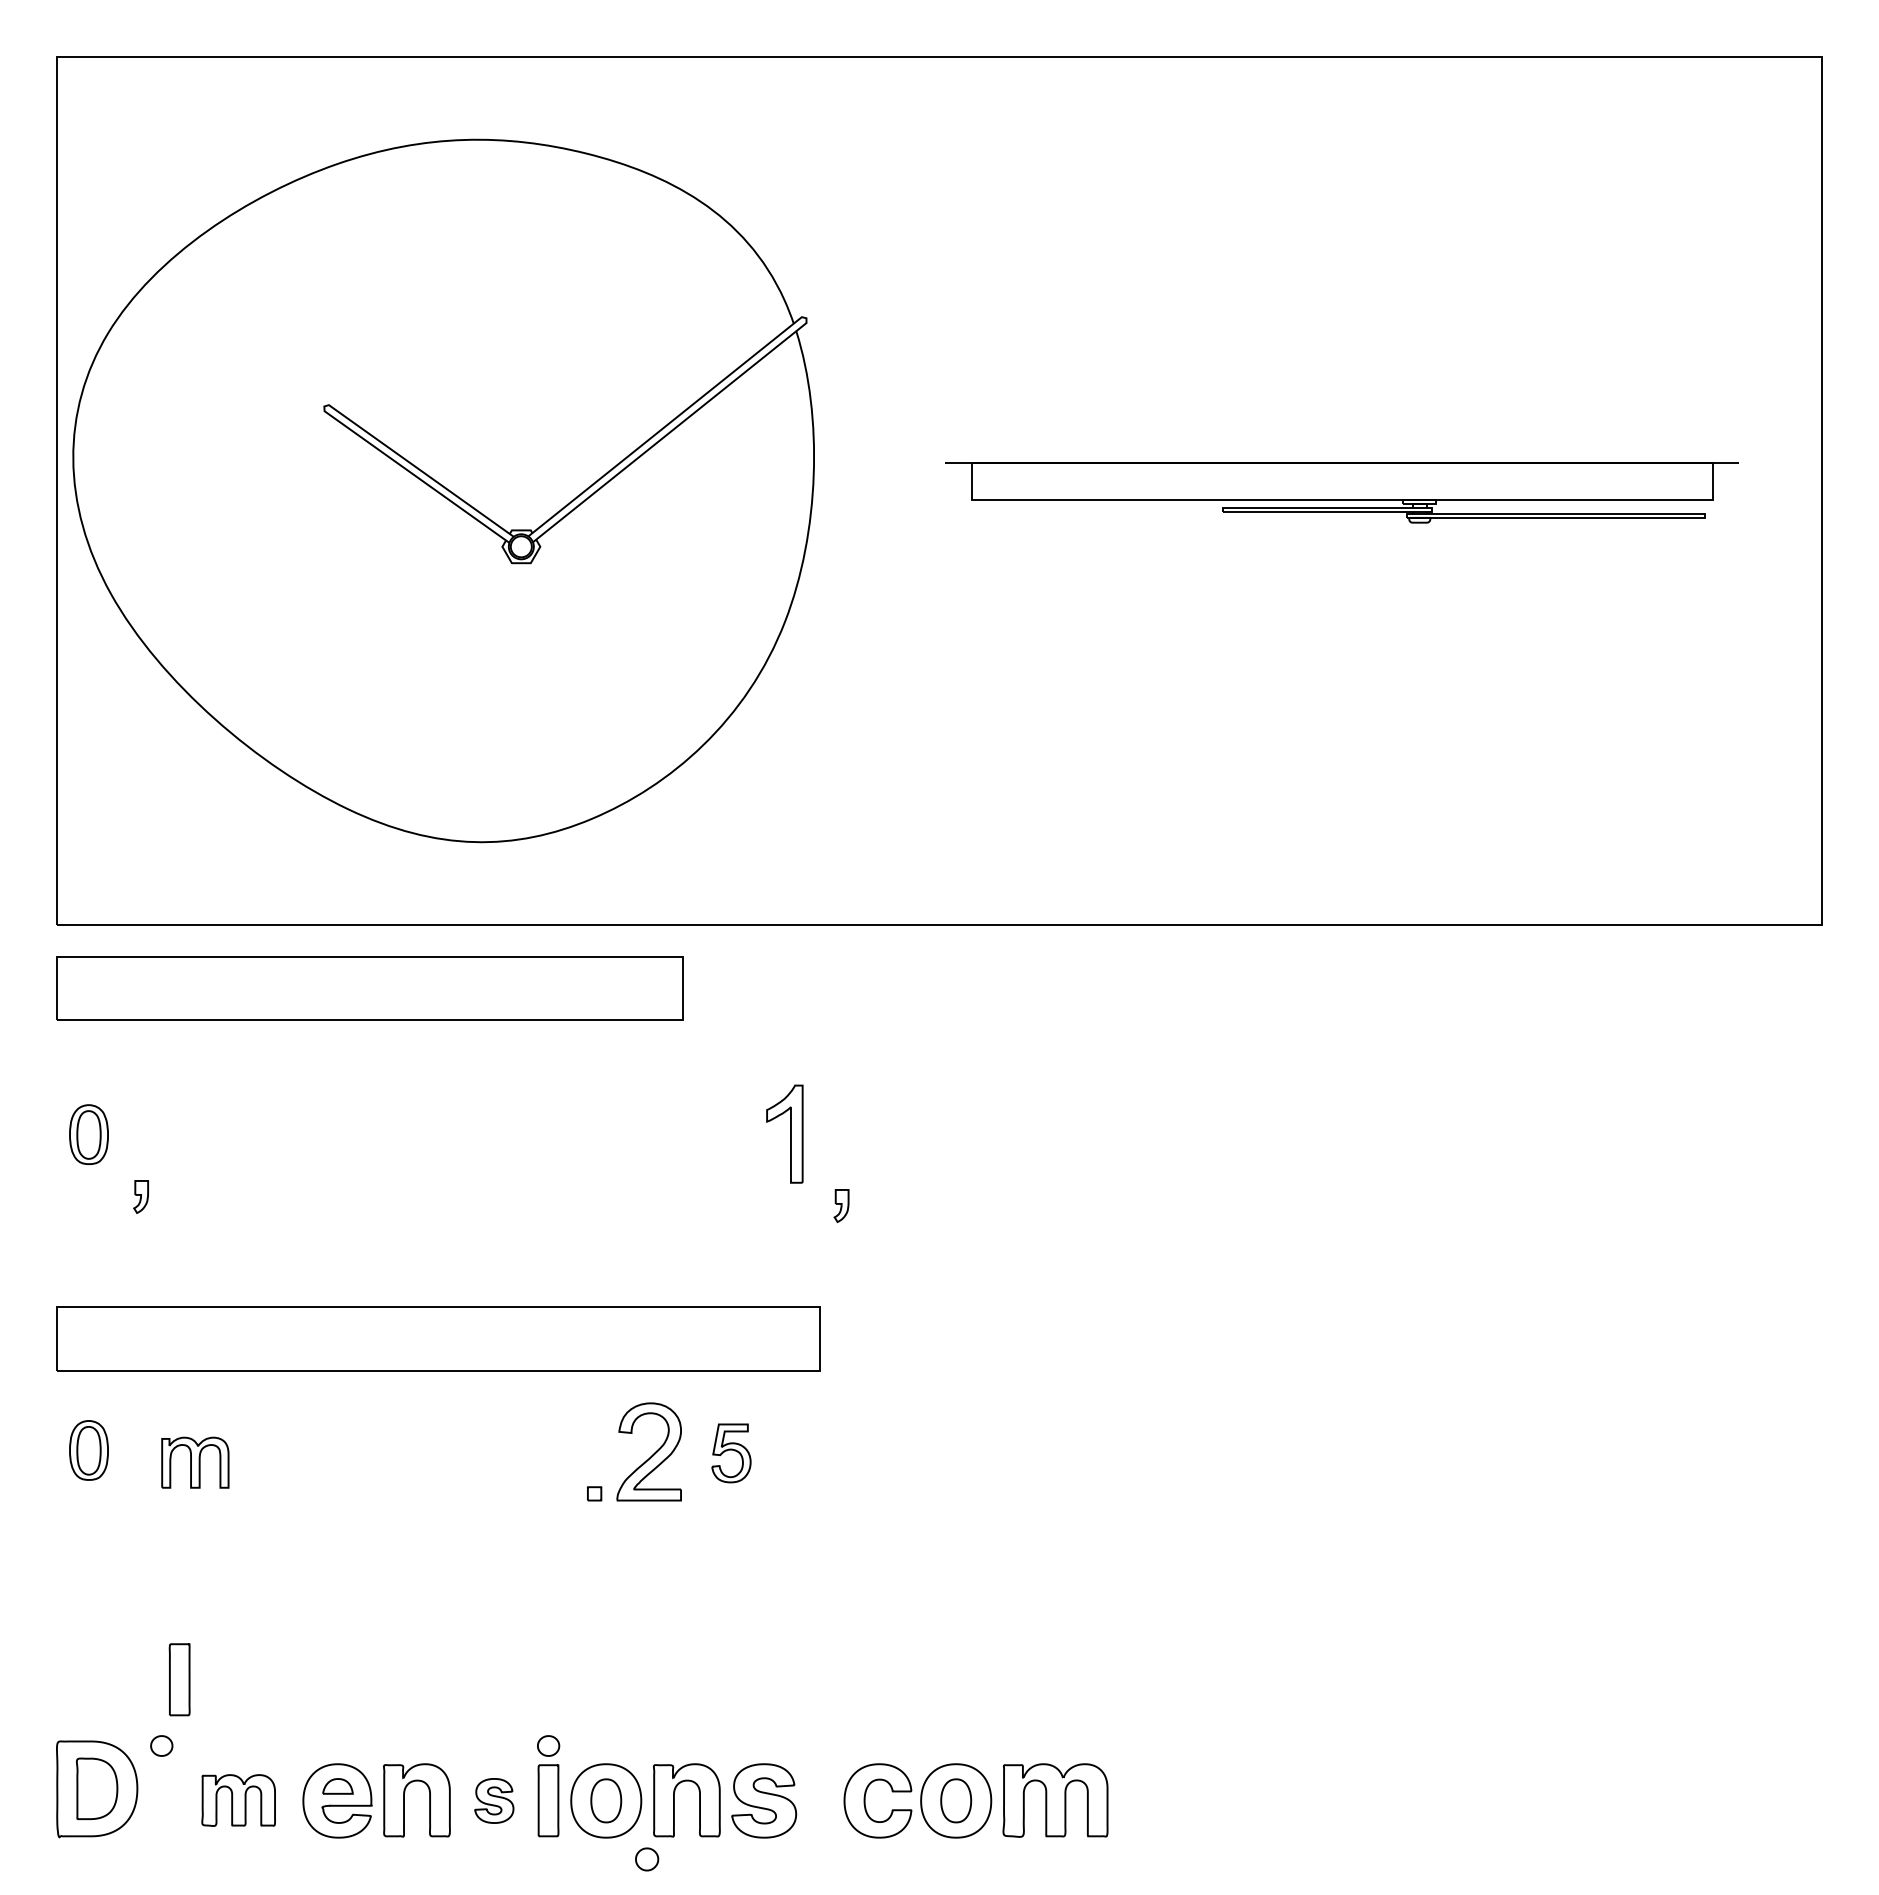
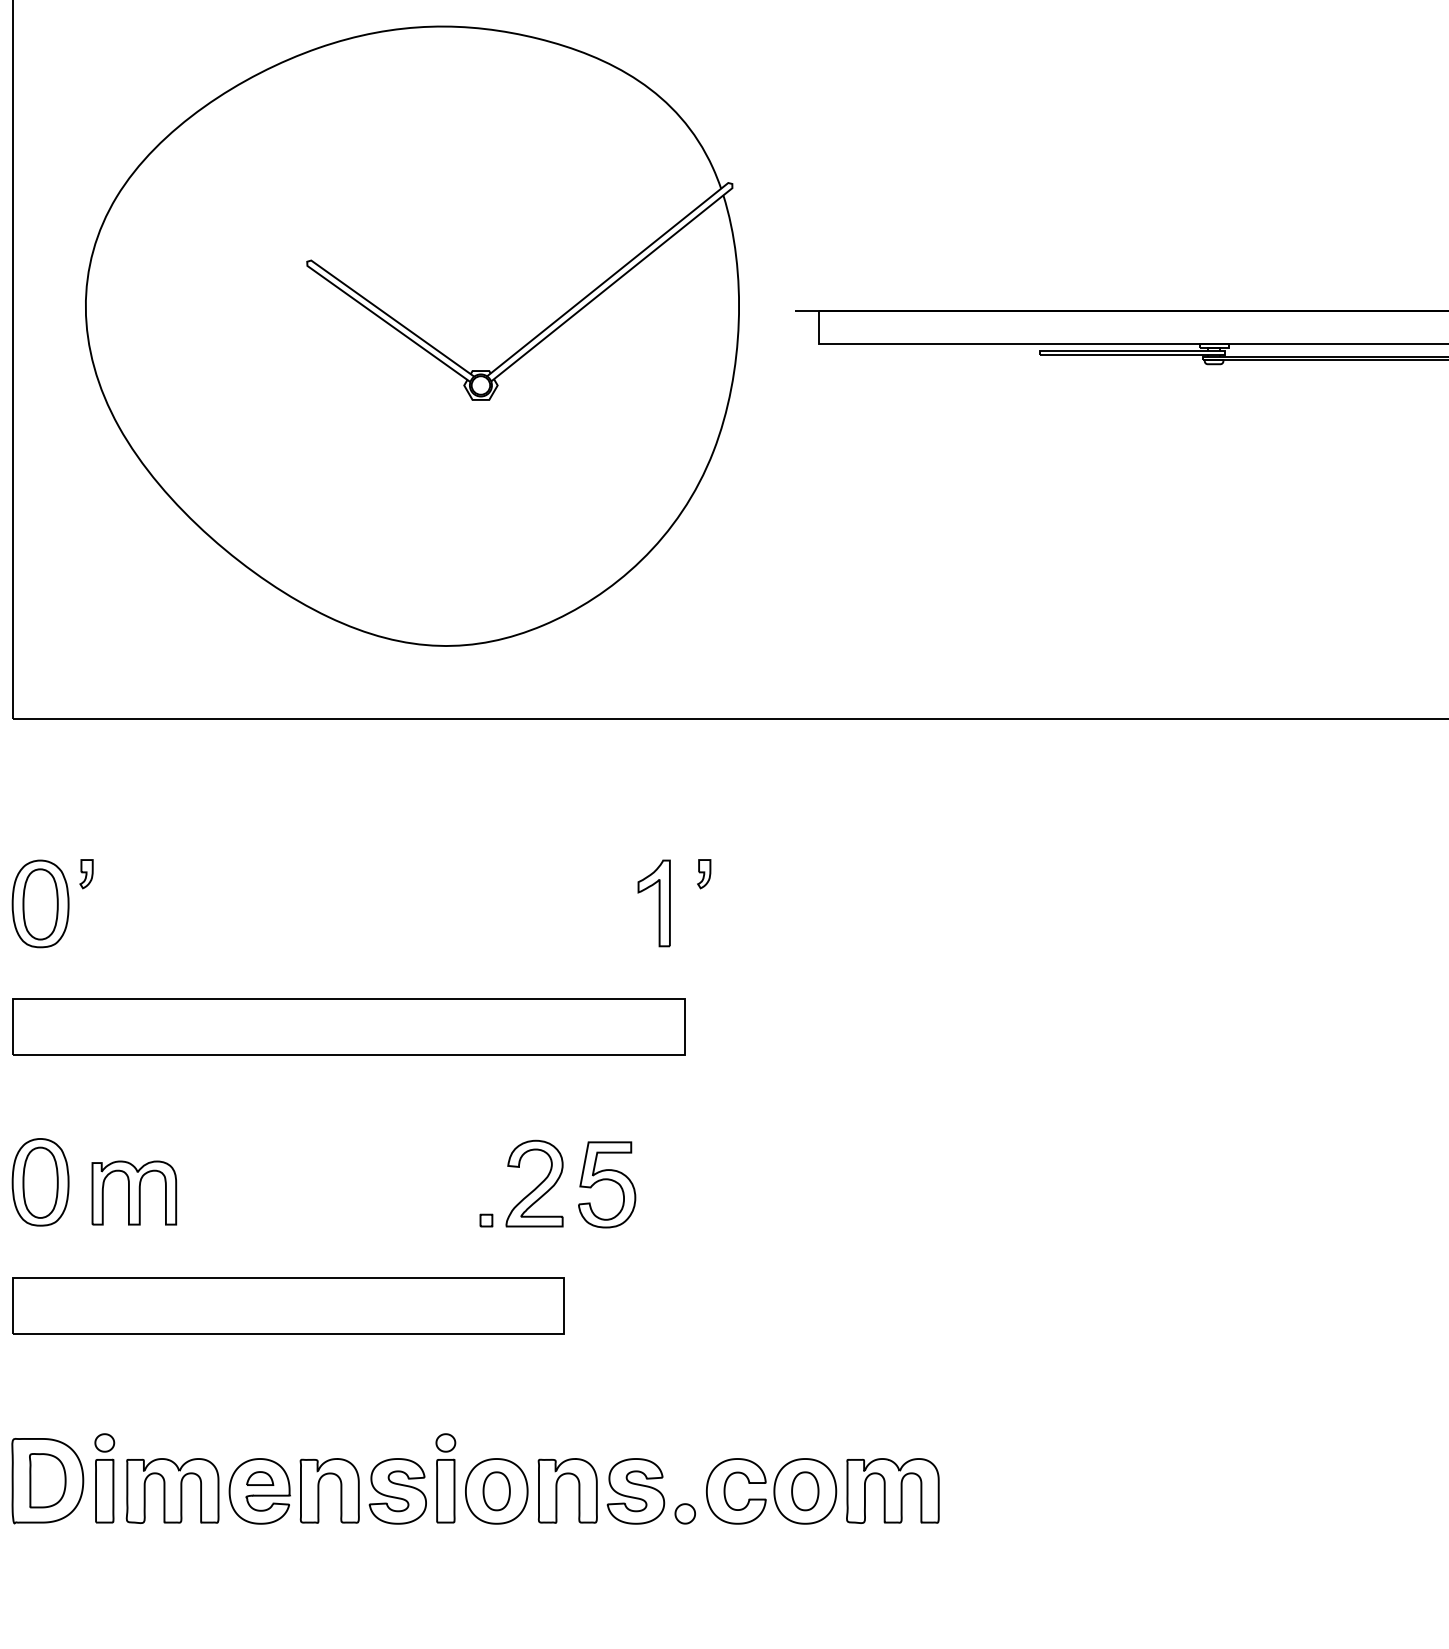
part: (443, 490) -> (412, 335), moved
part: (369, 988) -> (287, 1305), moved
part: (88, 1134) -> (40, 903), size x1.67
part: (140, 1196) -> (86, 873), moved
part: (841, 1205) -> (704, 873), moved
part: (438, 1338) -> (348, 1027), moved
part: (88, 1450) -> (40, 1182), size x1.67
part: (731, 1453) -> (607, 1185), size x1.67
part: (195, 1462) -> (134, 1192), size x1.43
part: (179, 1679) -> (104, 1490), moved
part: (238, 1800) -> (172, 1490), size x1.43
part: (494, 1800) -> (398, 1490), size x1.67
part: (647, 1859) -> (685, 1513), moved

